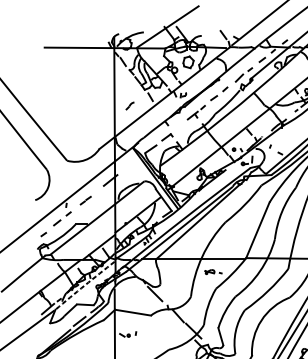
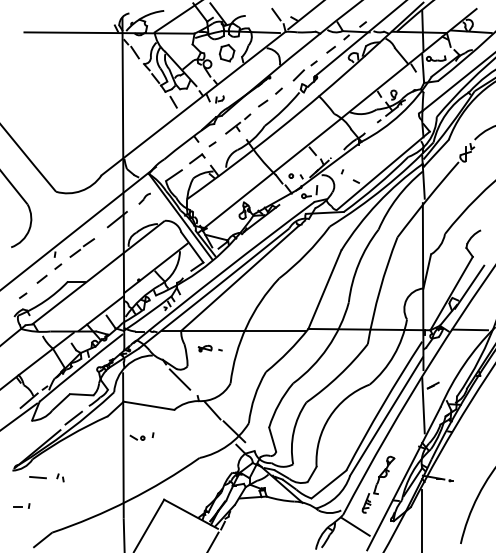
line: (129, 105) -> (144, 198), moved
line: (178, 127) -> (212, 144), added
part: (85, 200) -> (82, 247), size x1.67
part: (212, 271) -> (209, 348), moved
arc: (85, 285) -> (81, 367), dashed -> solid

